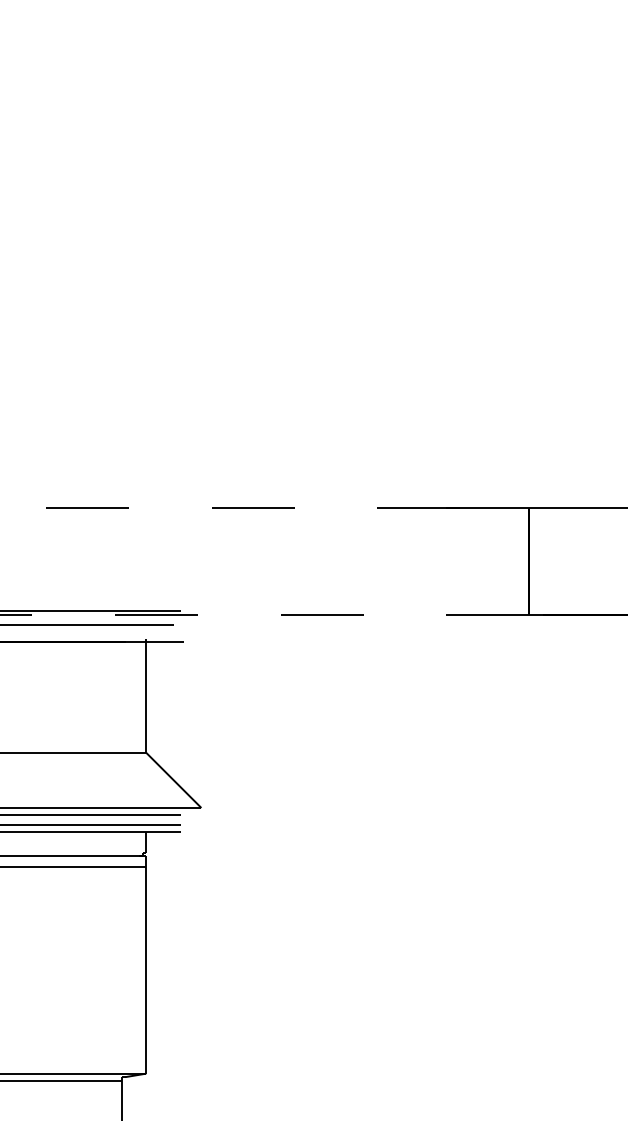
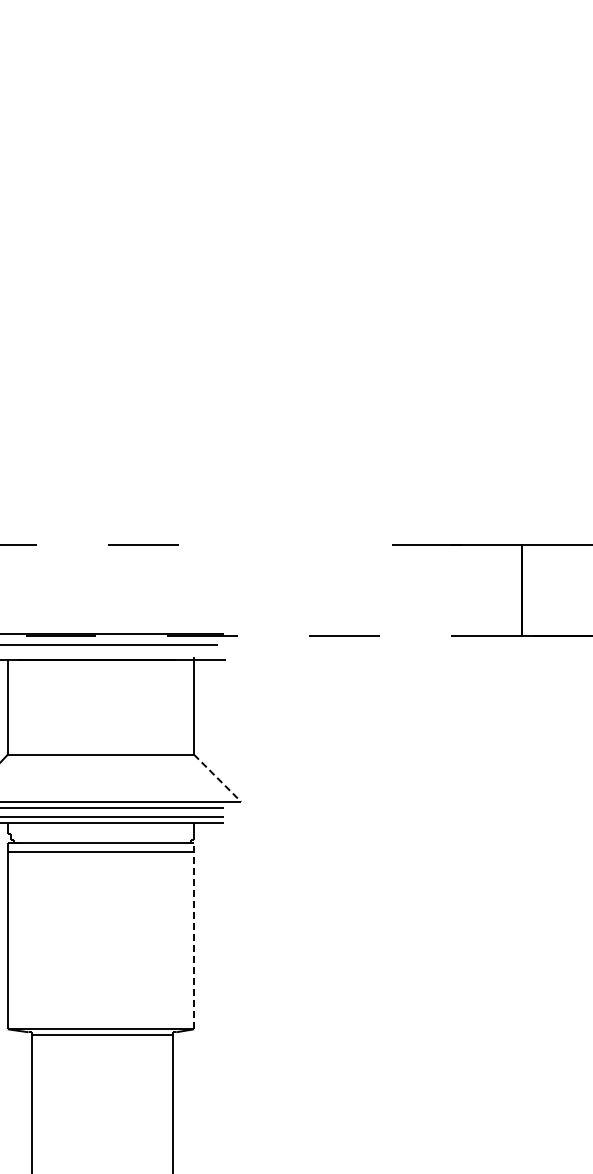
line: (253, 507) -> (285, 544), removed
line: (173, 780) -> (217, 778), solid -> dashed
line: (145, 964) -> (193, 935), solid -> dashed

